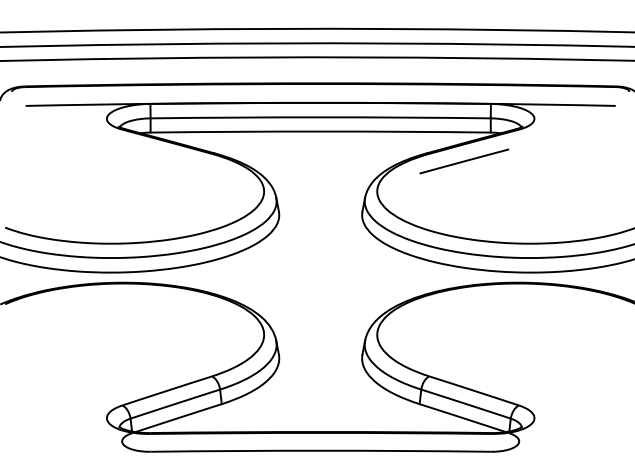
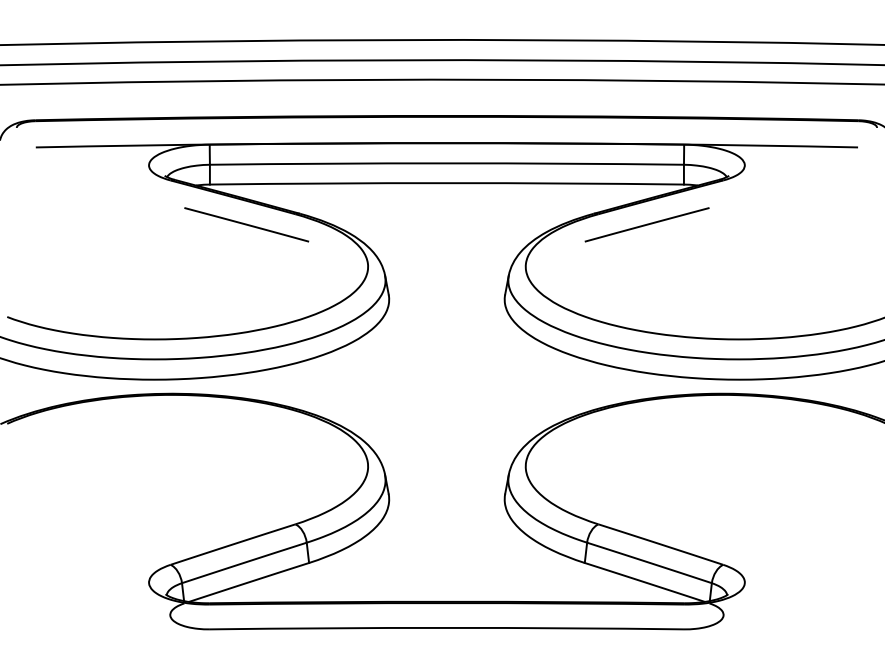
line: (176, 161) -> (246, 224), added

